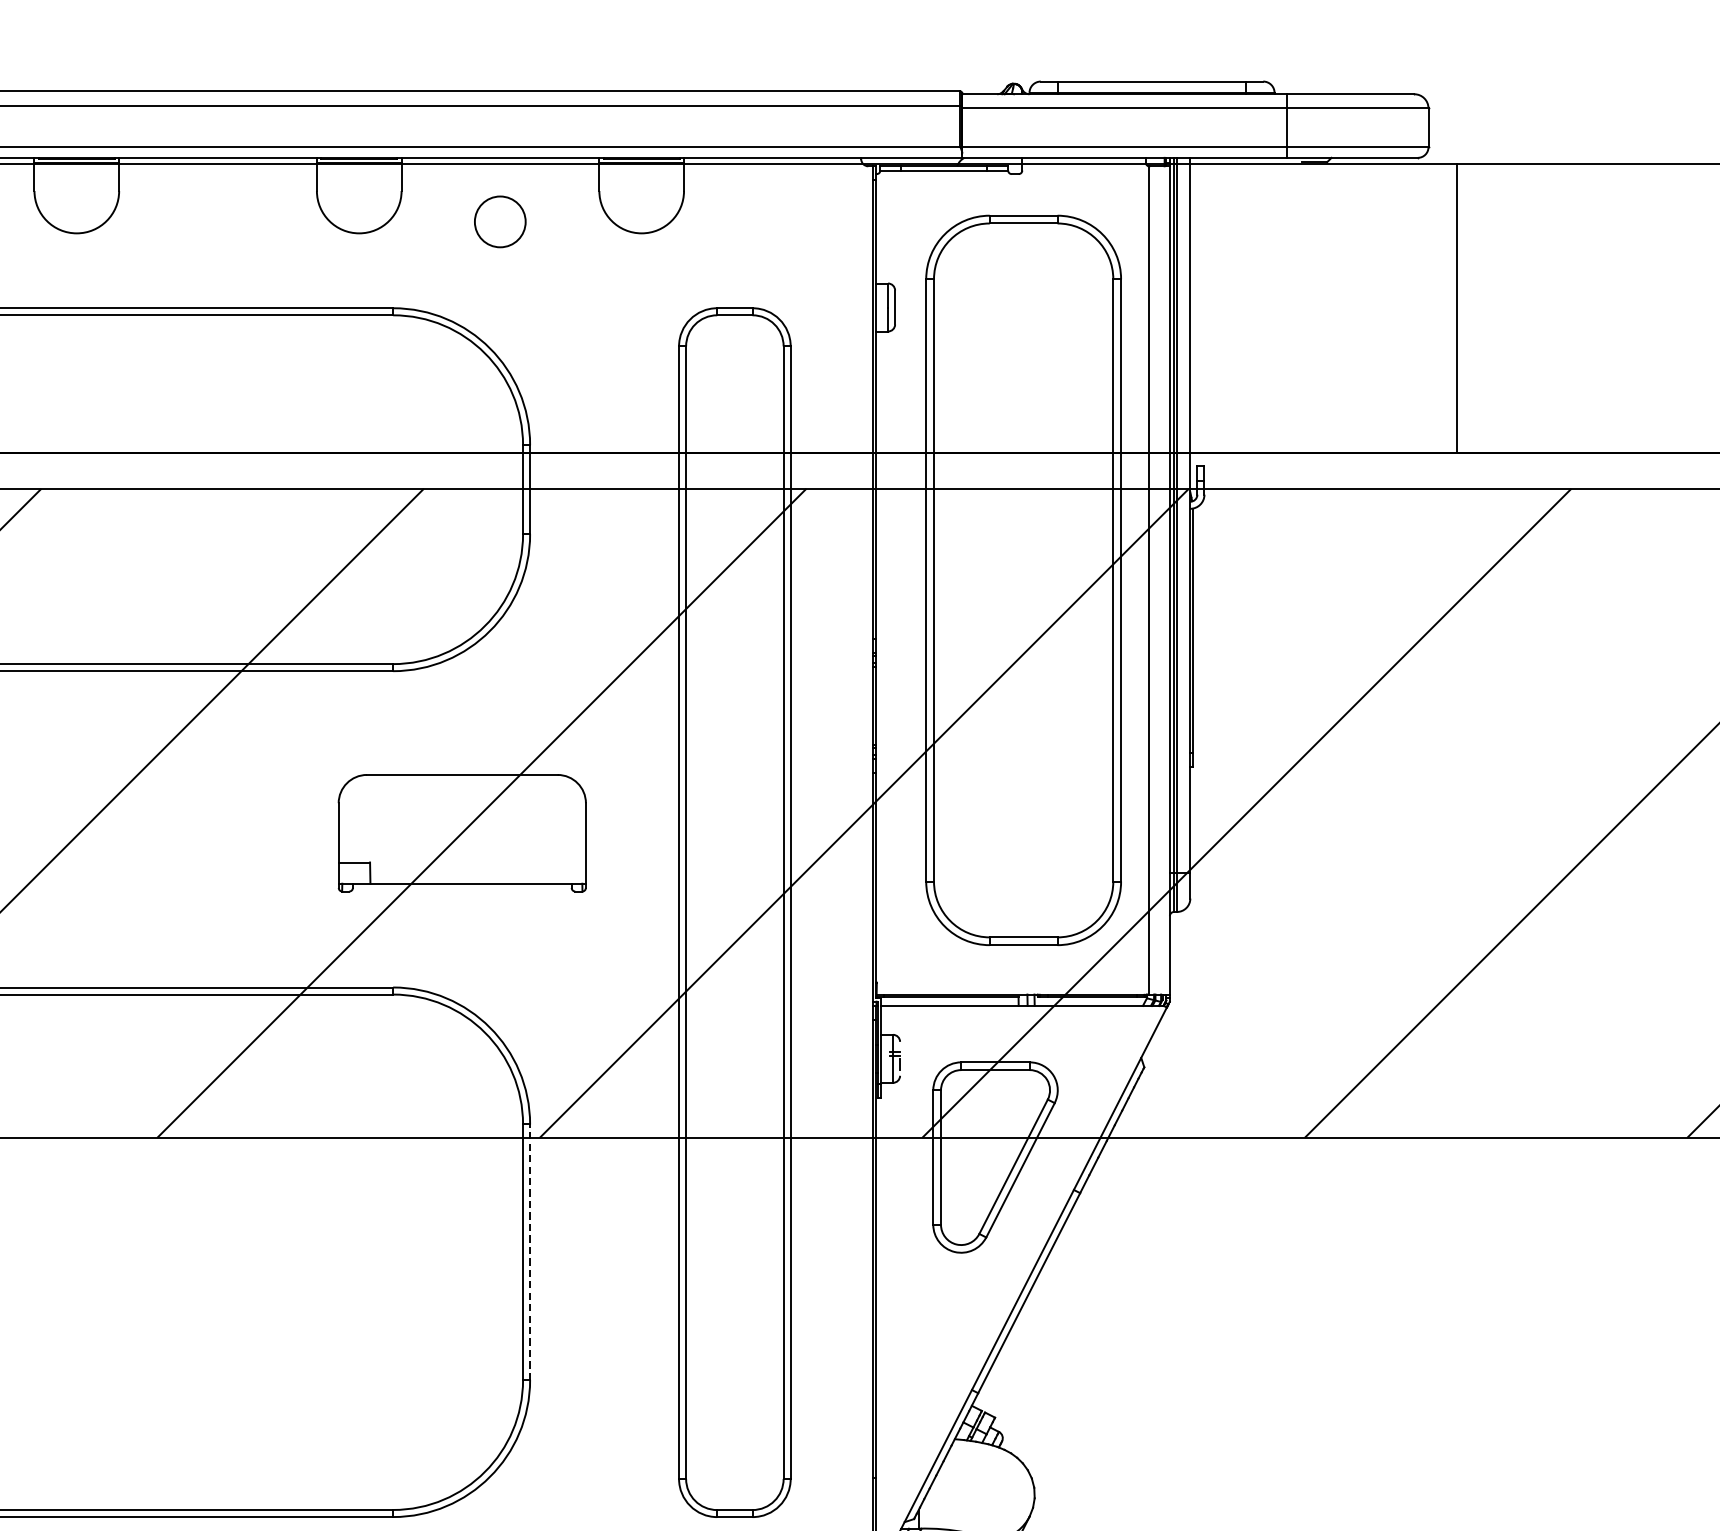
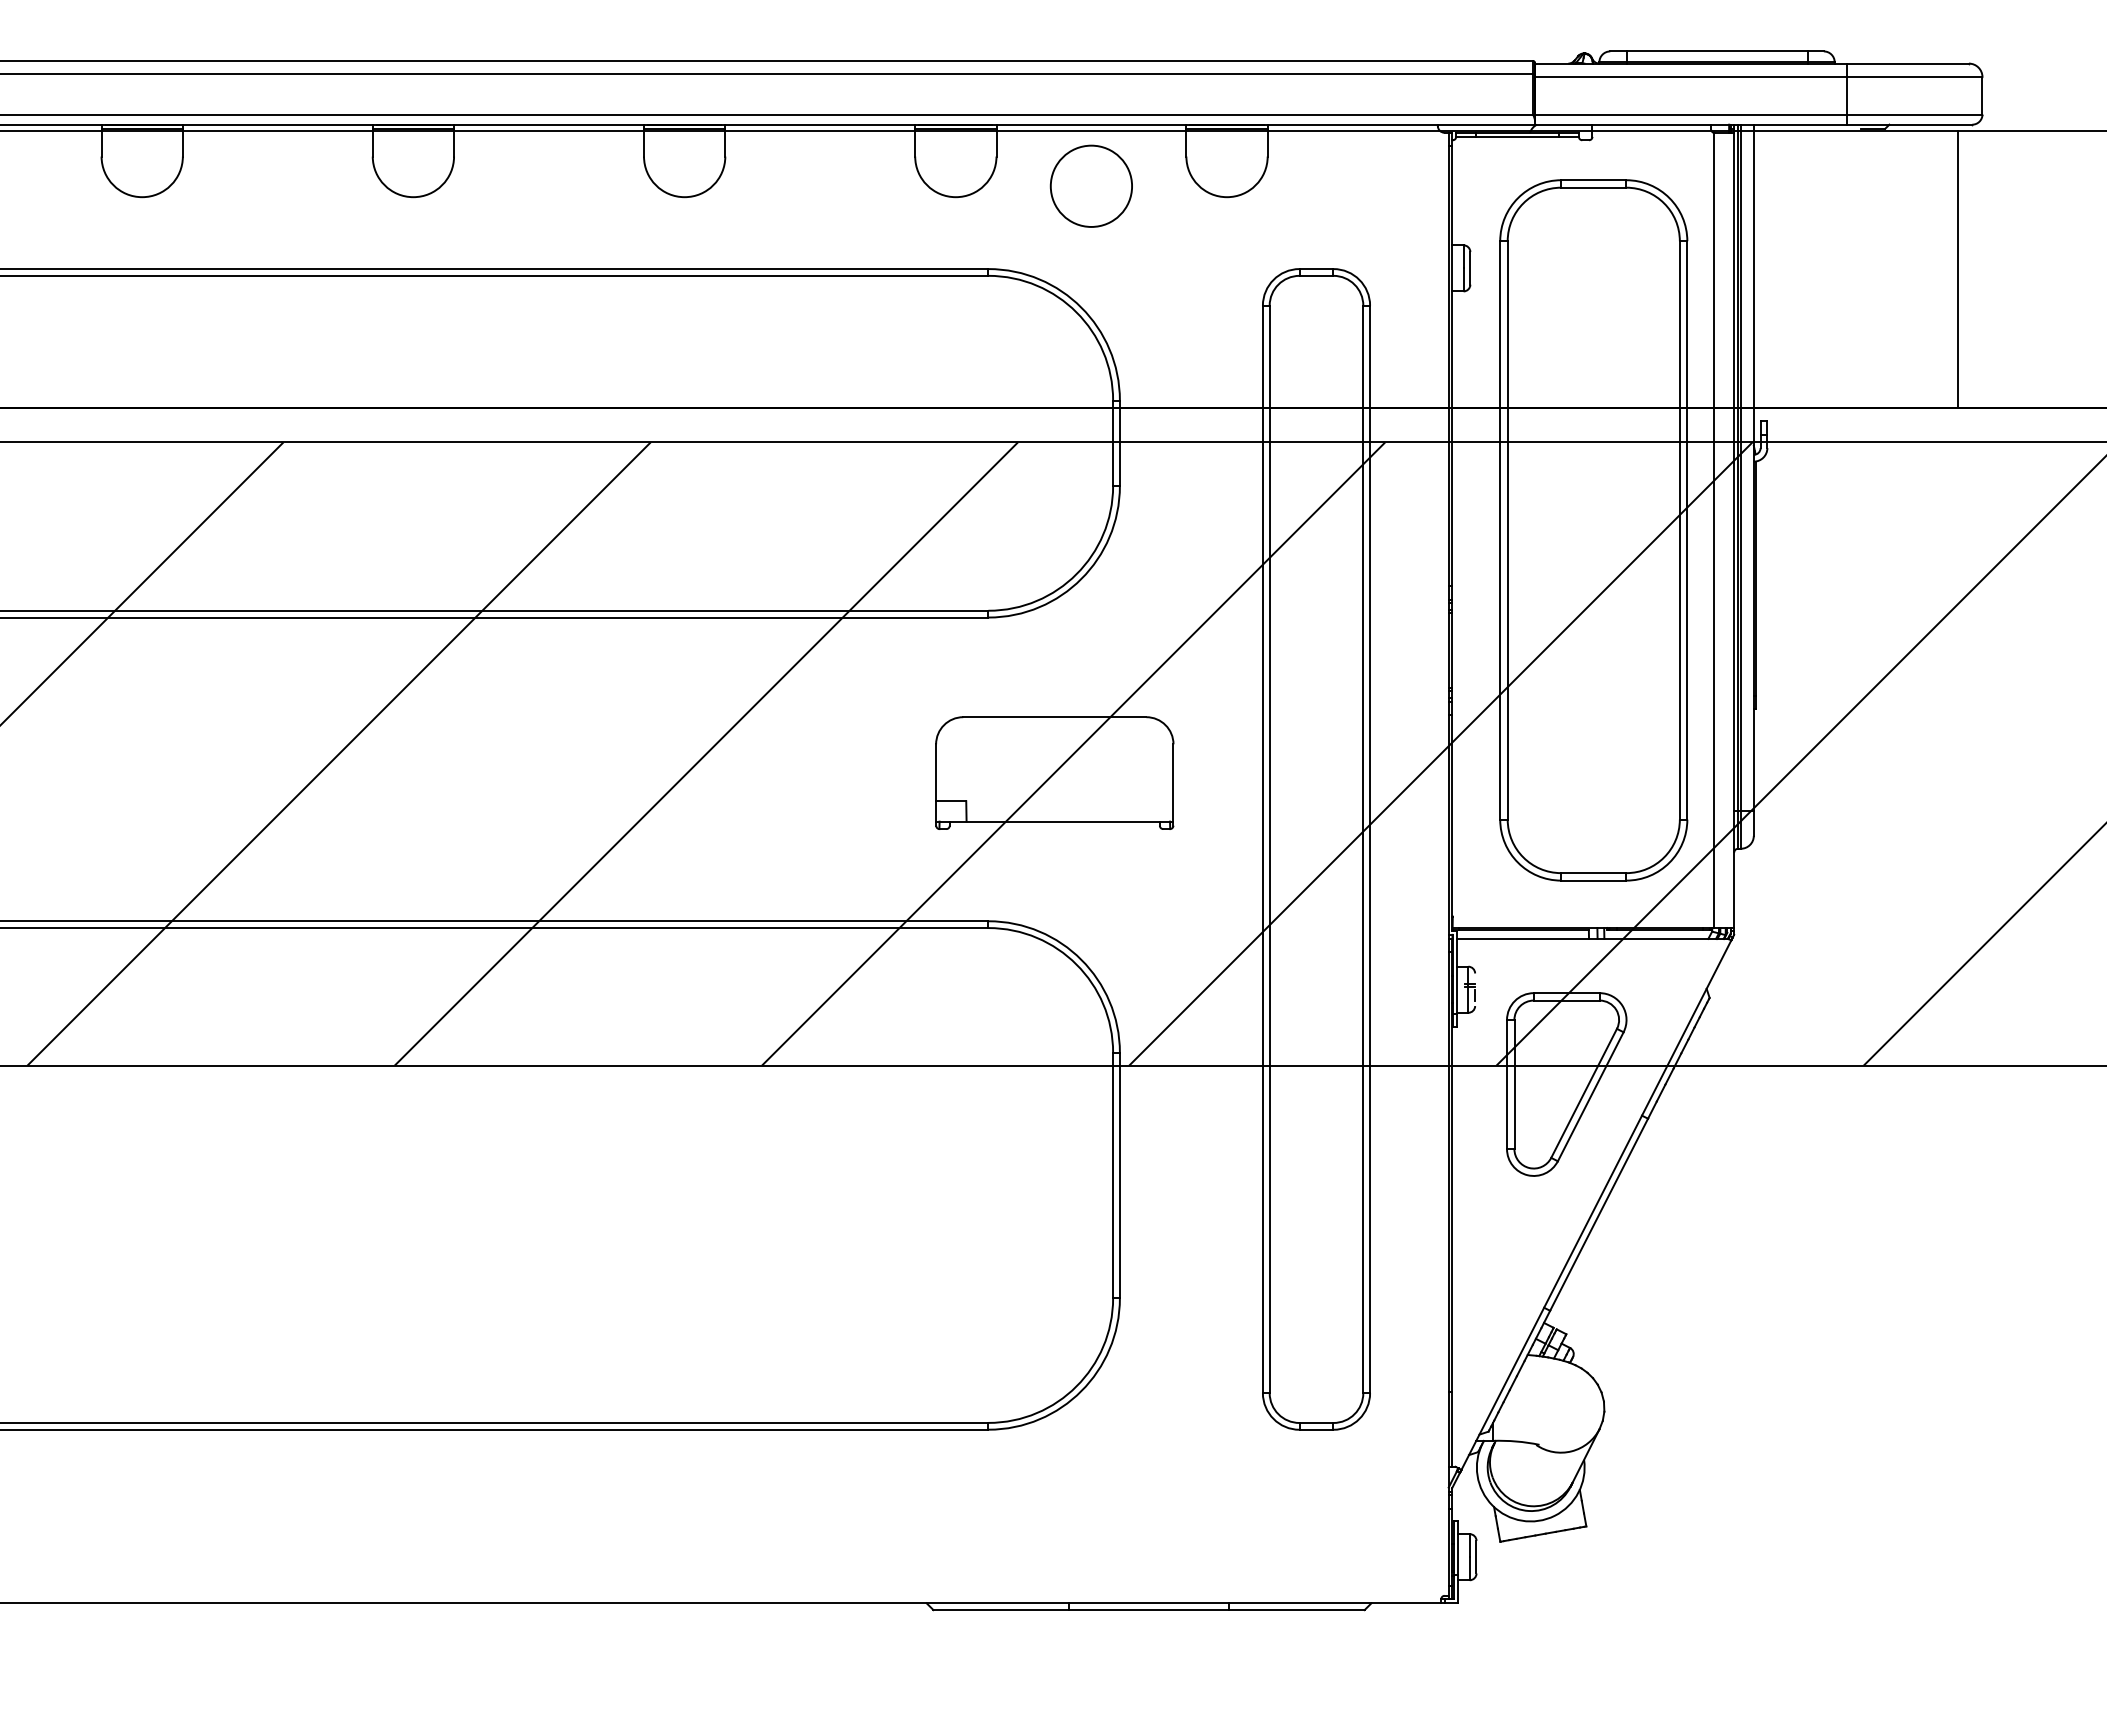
circle: (499, 221) -> (1090, 185), size x1.67
line: (1457, 307) -> (1958, 268), moved
line: (529, 1252) -> (1119, 1175), dashed -> solid

